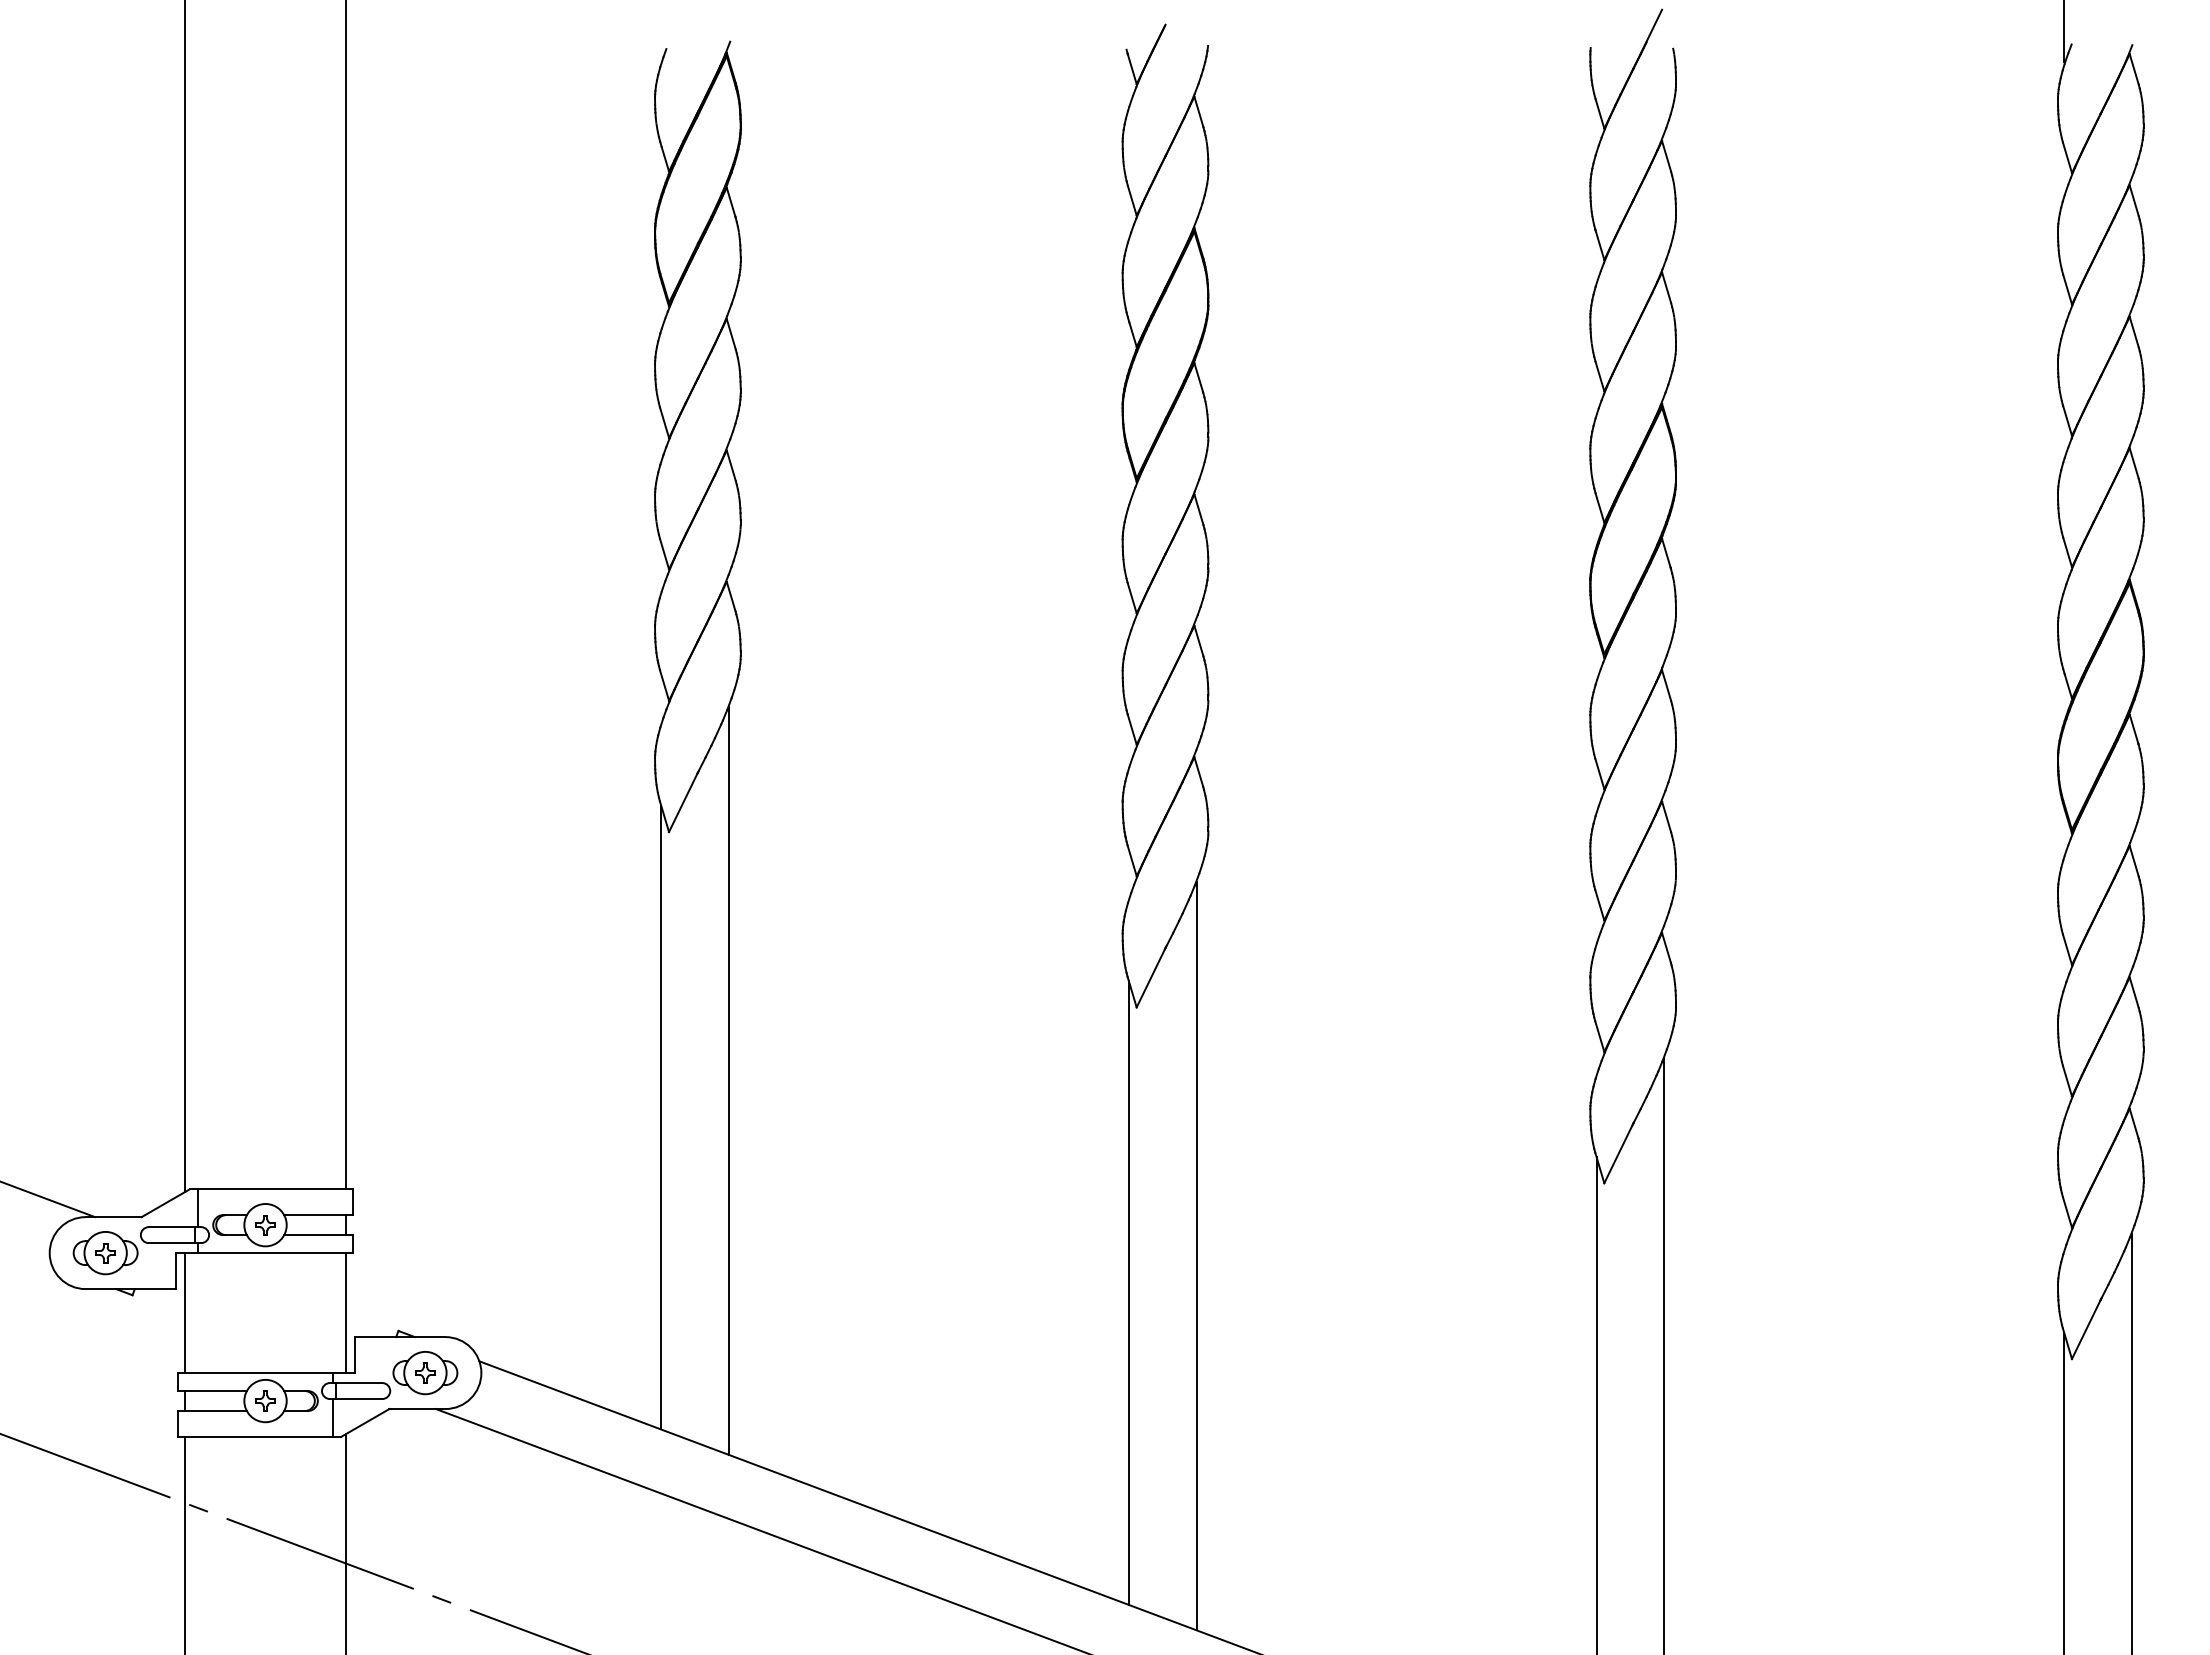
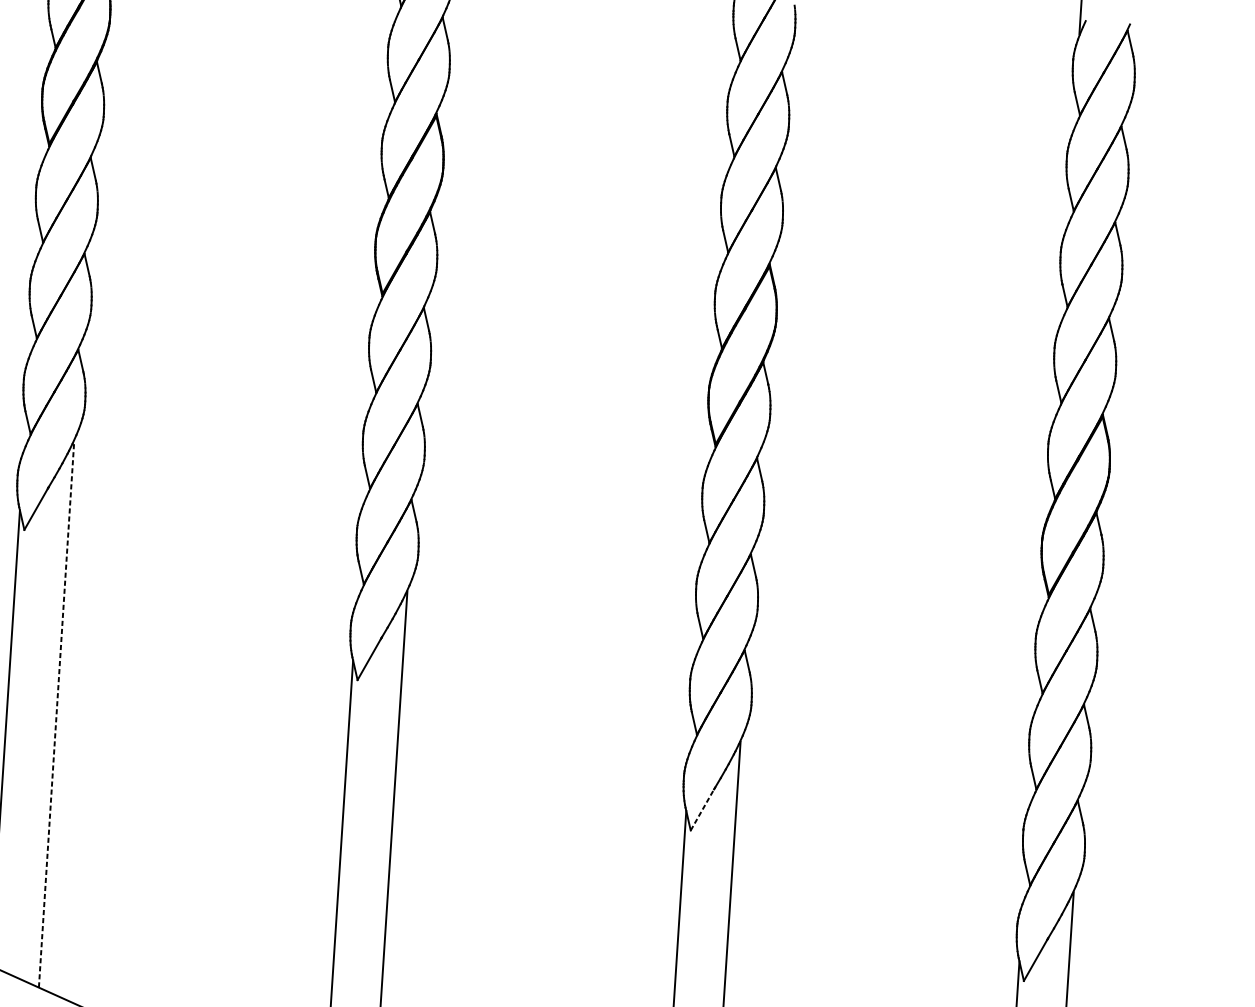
line: (729, 1080) -> (56, 714), solid -> dashed
line: (1618, 1153) -> (702, 809), solid -> dashed

